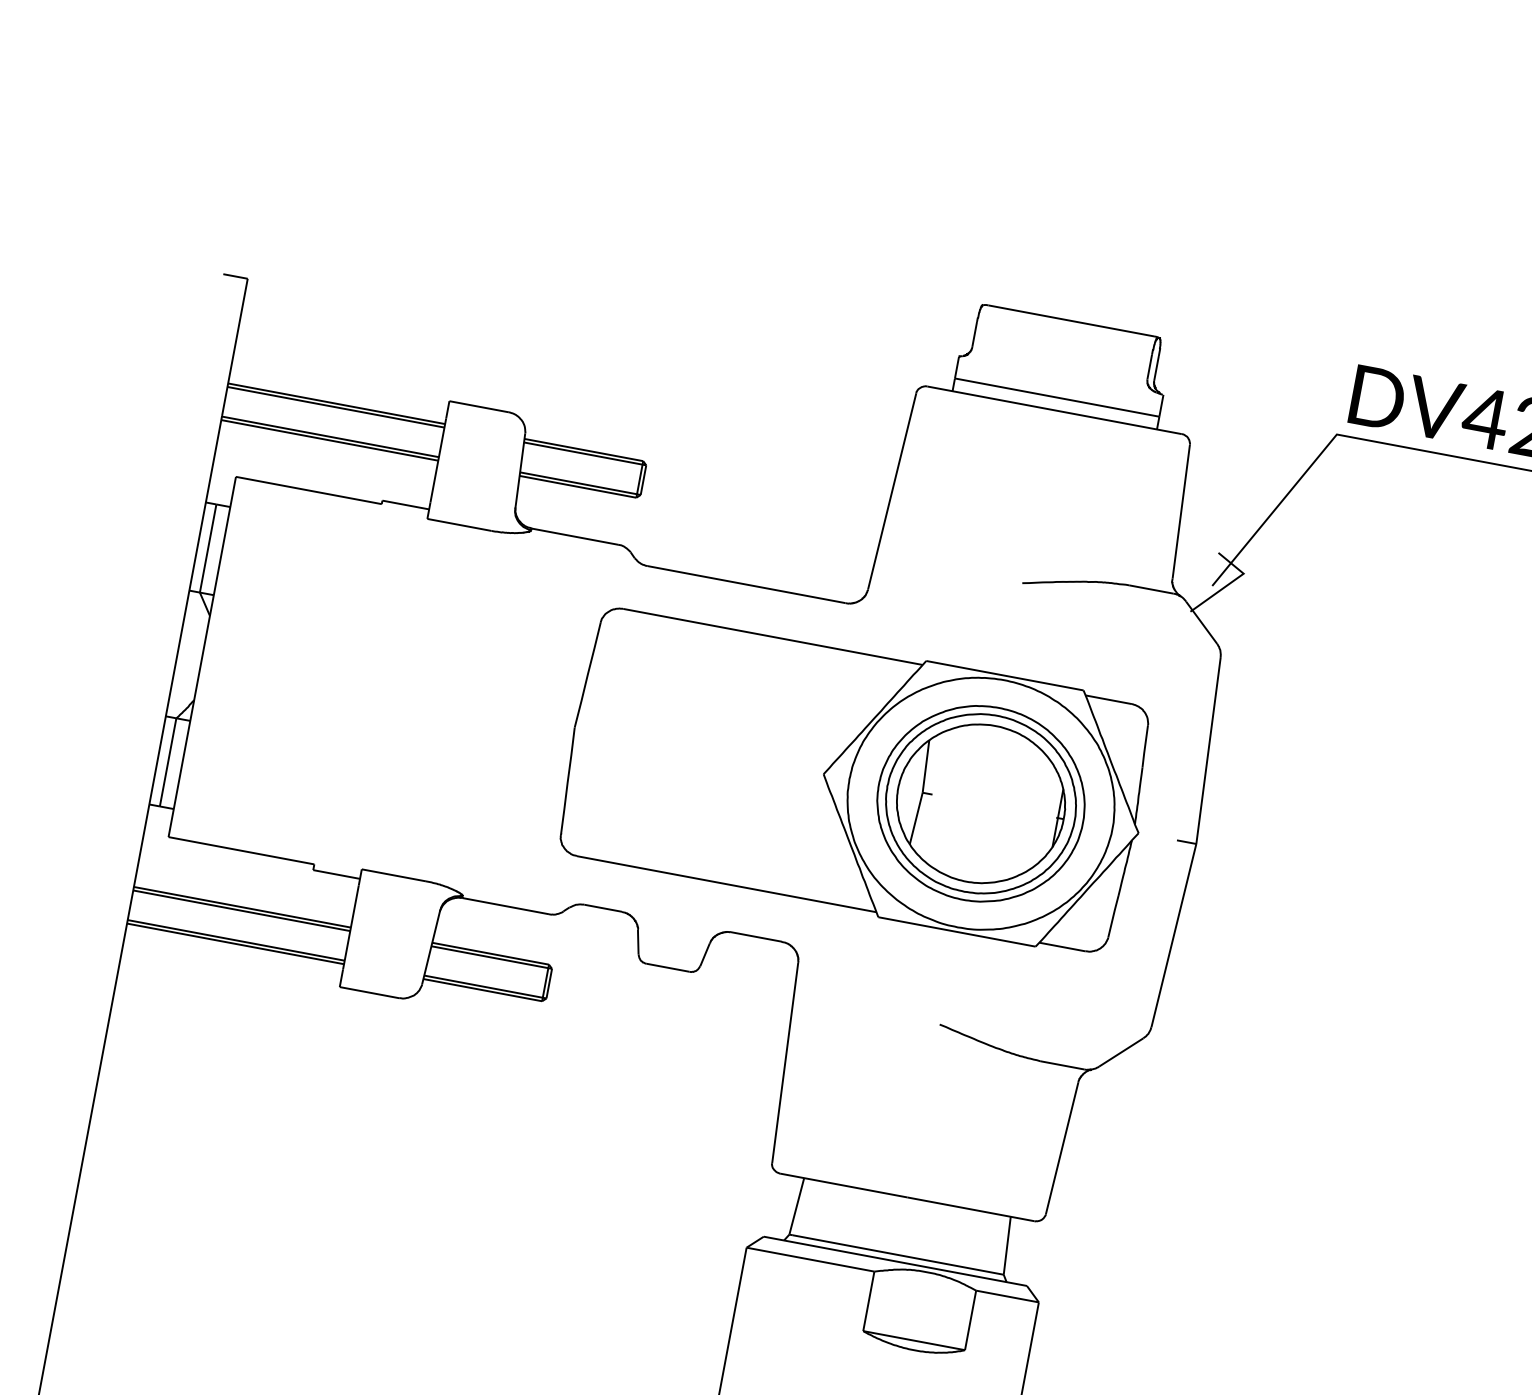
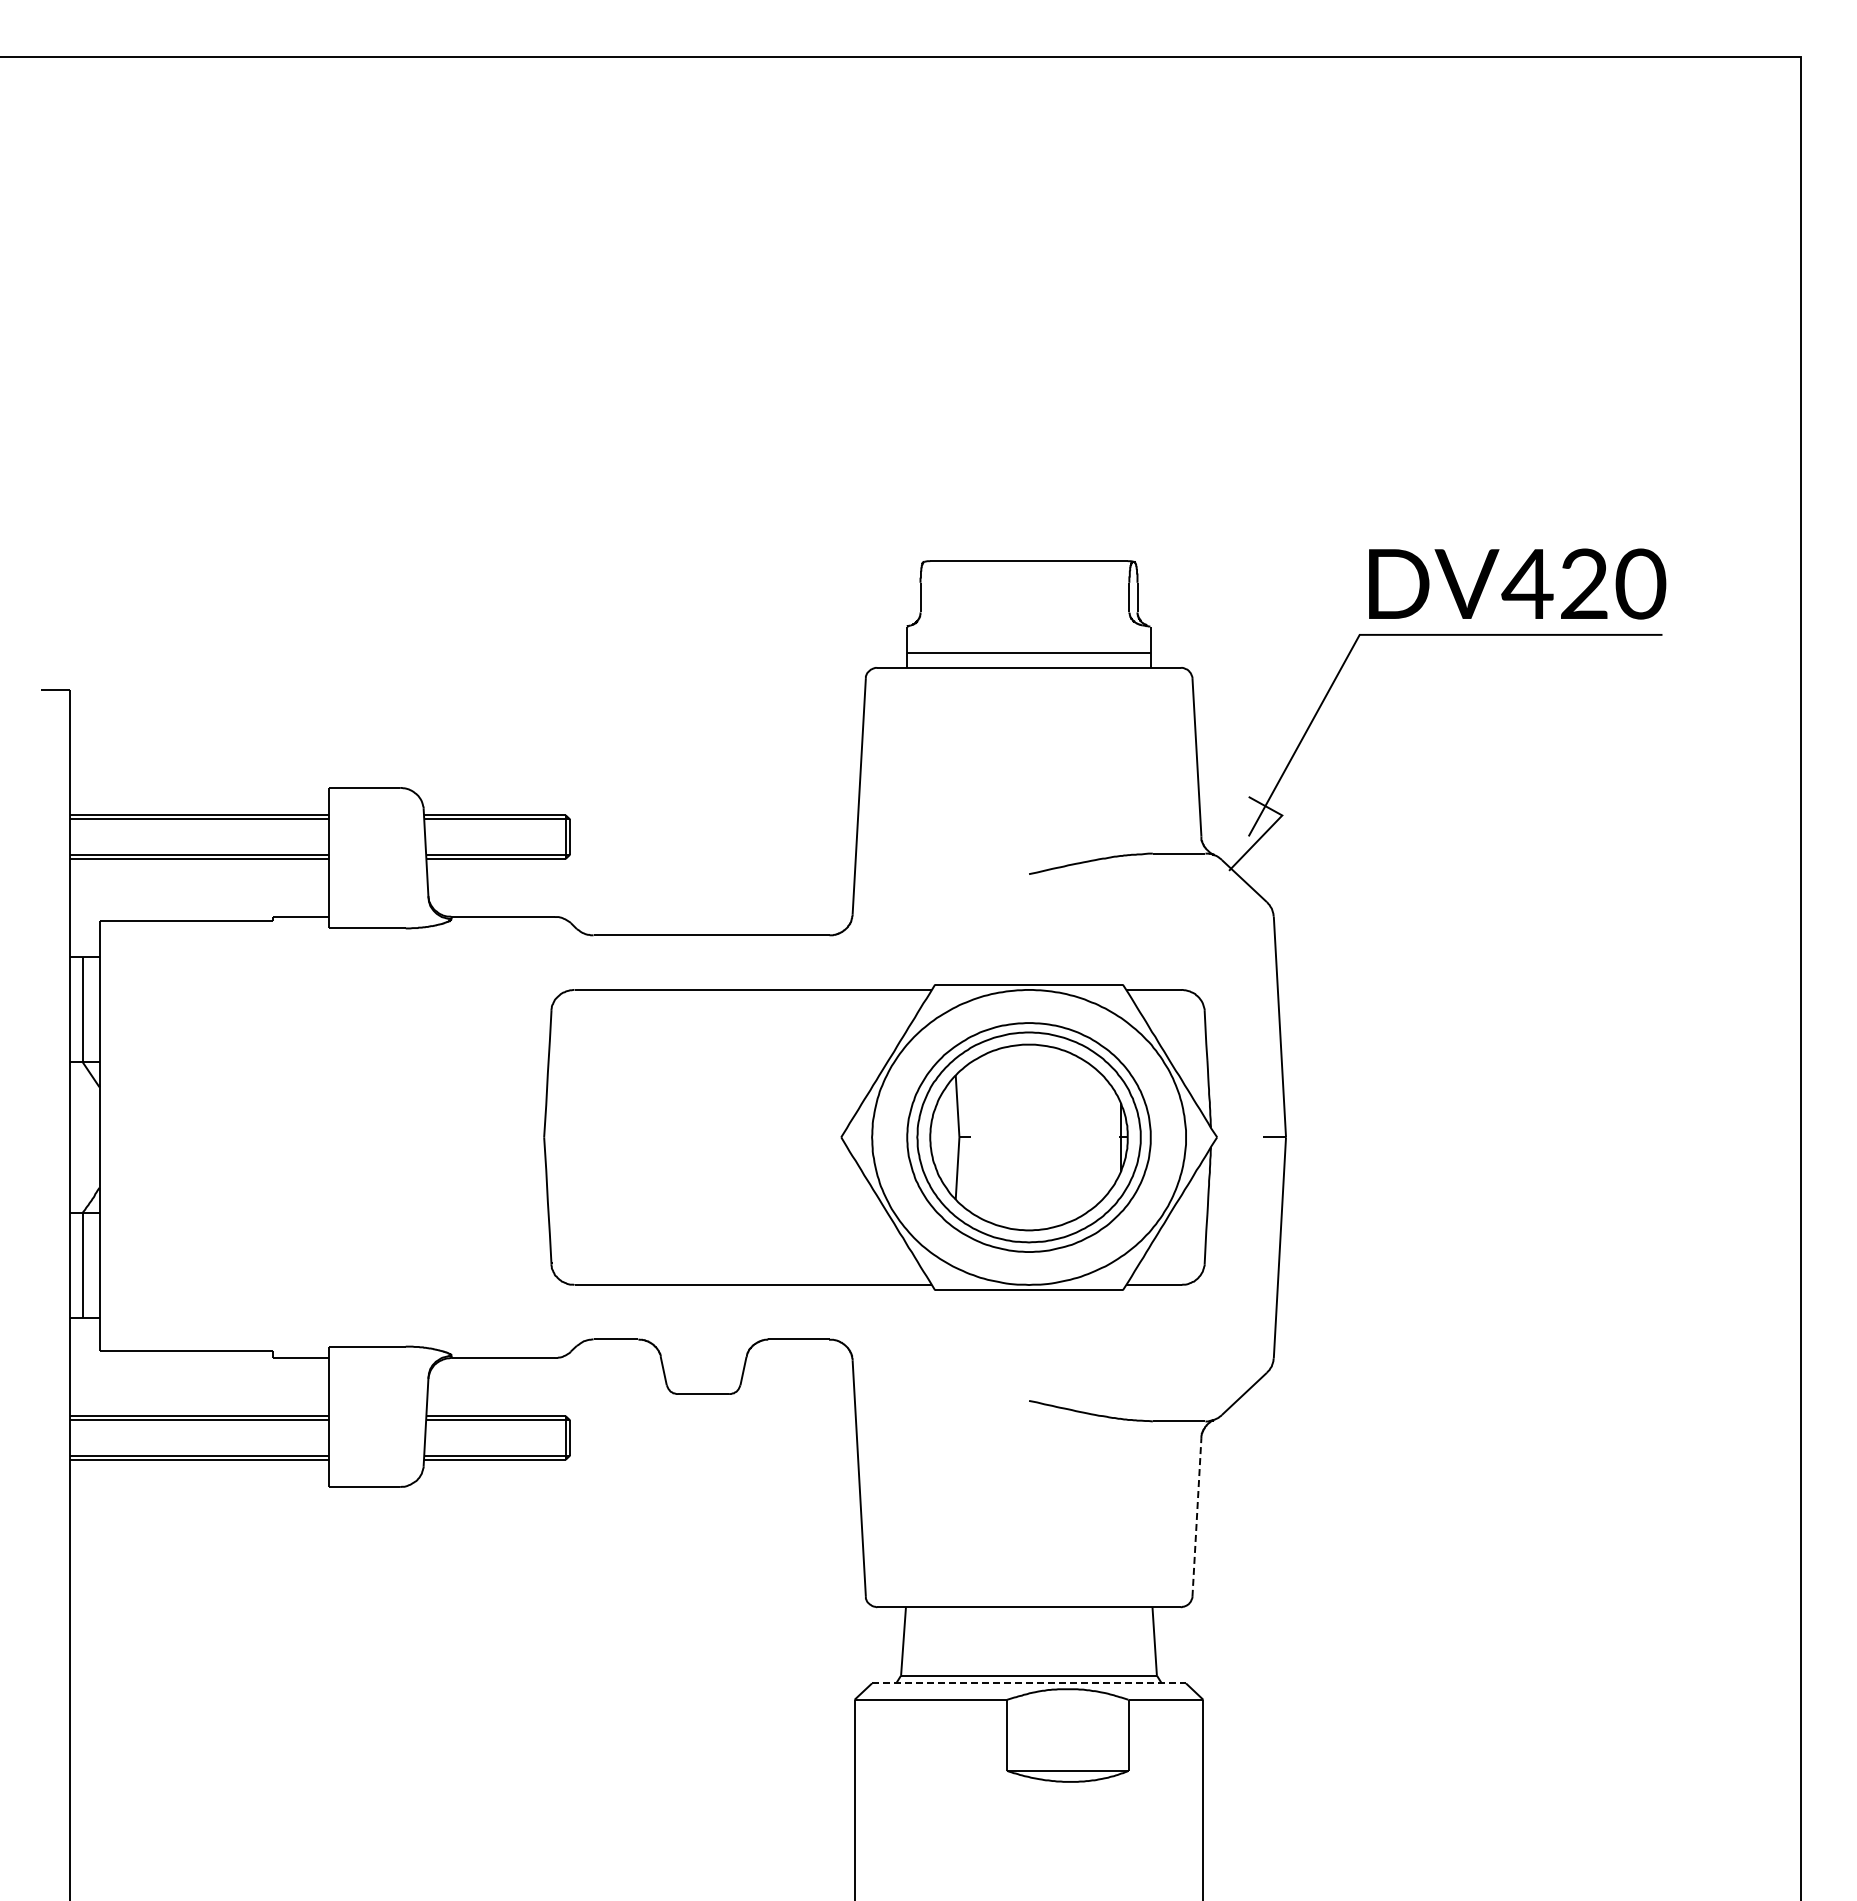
line: (1061, 1148) -> (1196, 1517), solid -> dashed
line: (895, 1261) -> (1029, 1683), solid -> dashed

